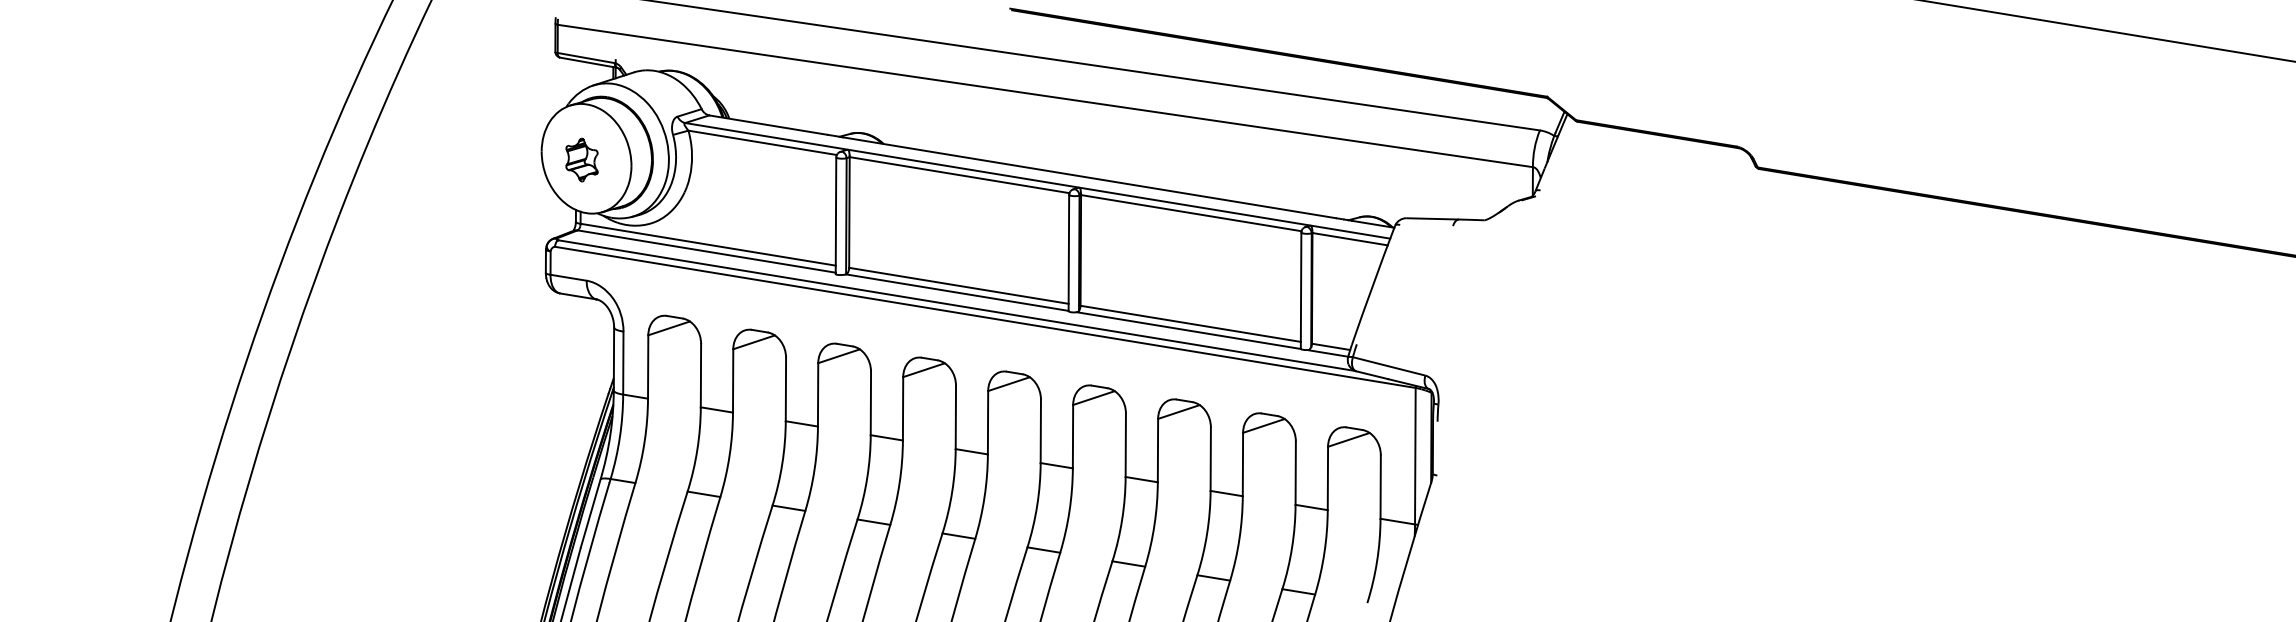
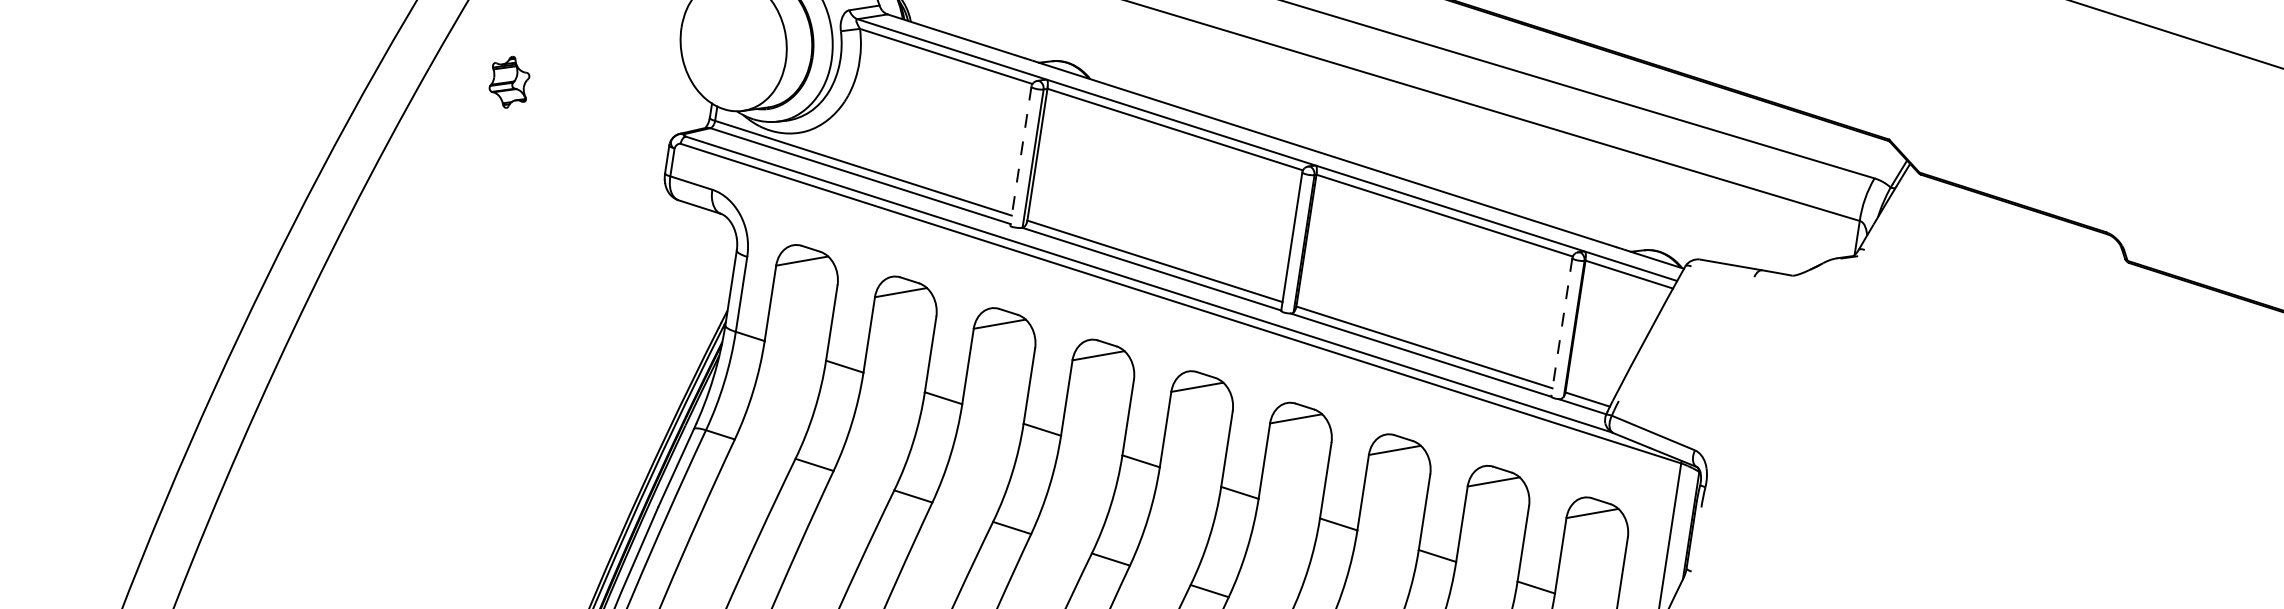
part: (581, 159) -> (508, 81), moved
line: (836, 216) -> (1021, 157), solid -> dashed
line: (1301, 291) -> (1562, 328), solid -> dashed

